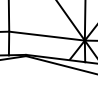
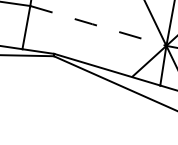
line: (45, 35) -> (95, 24), solid -> dashed

